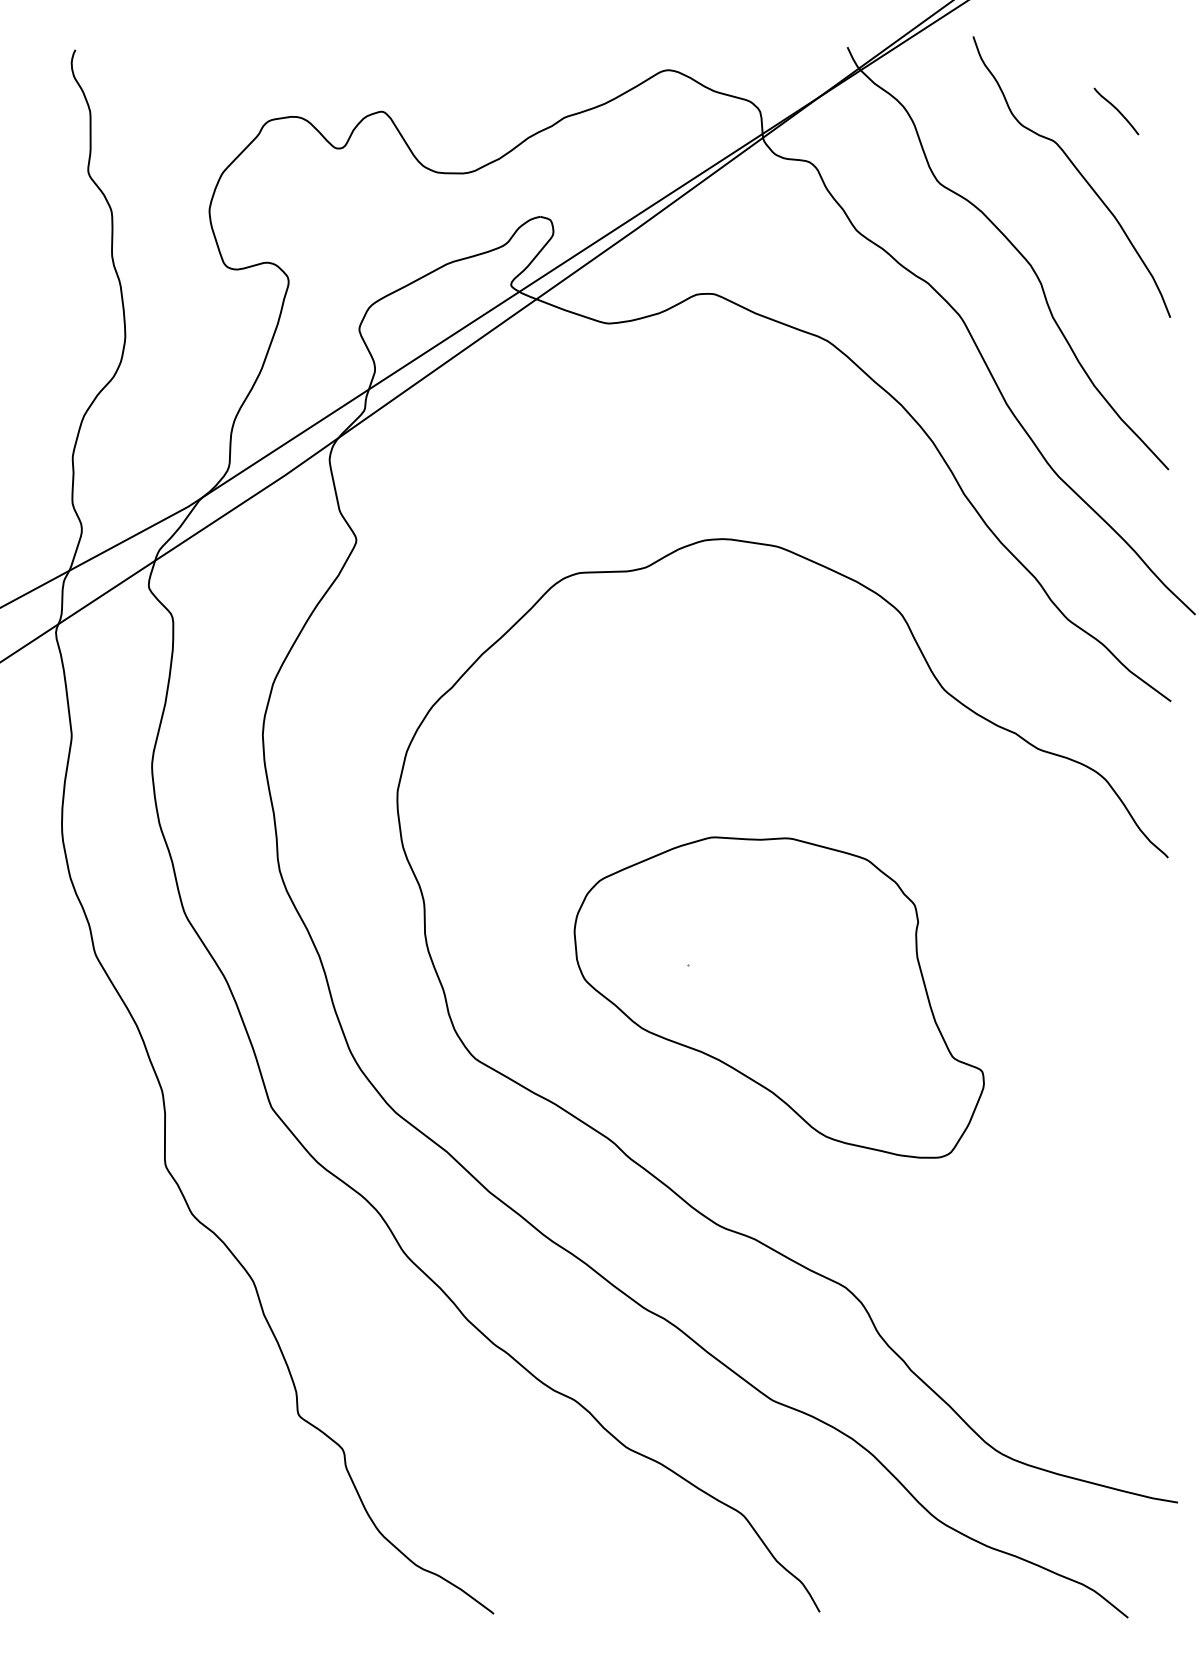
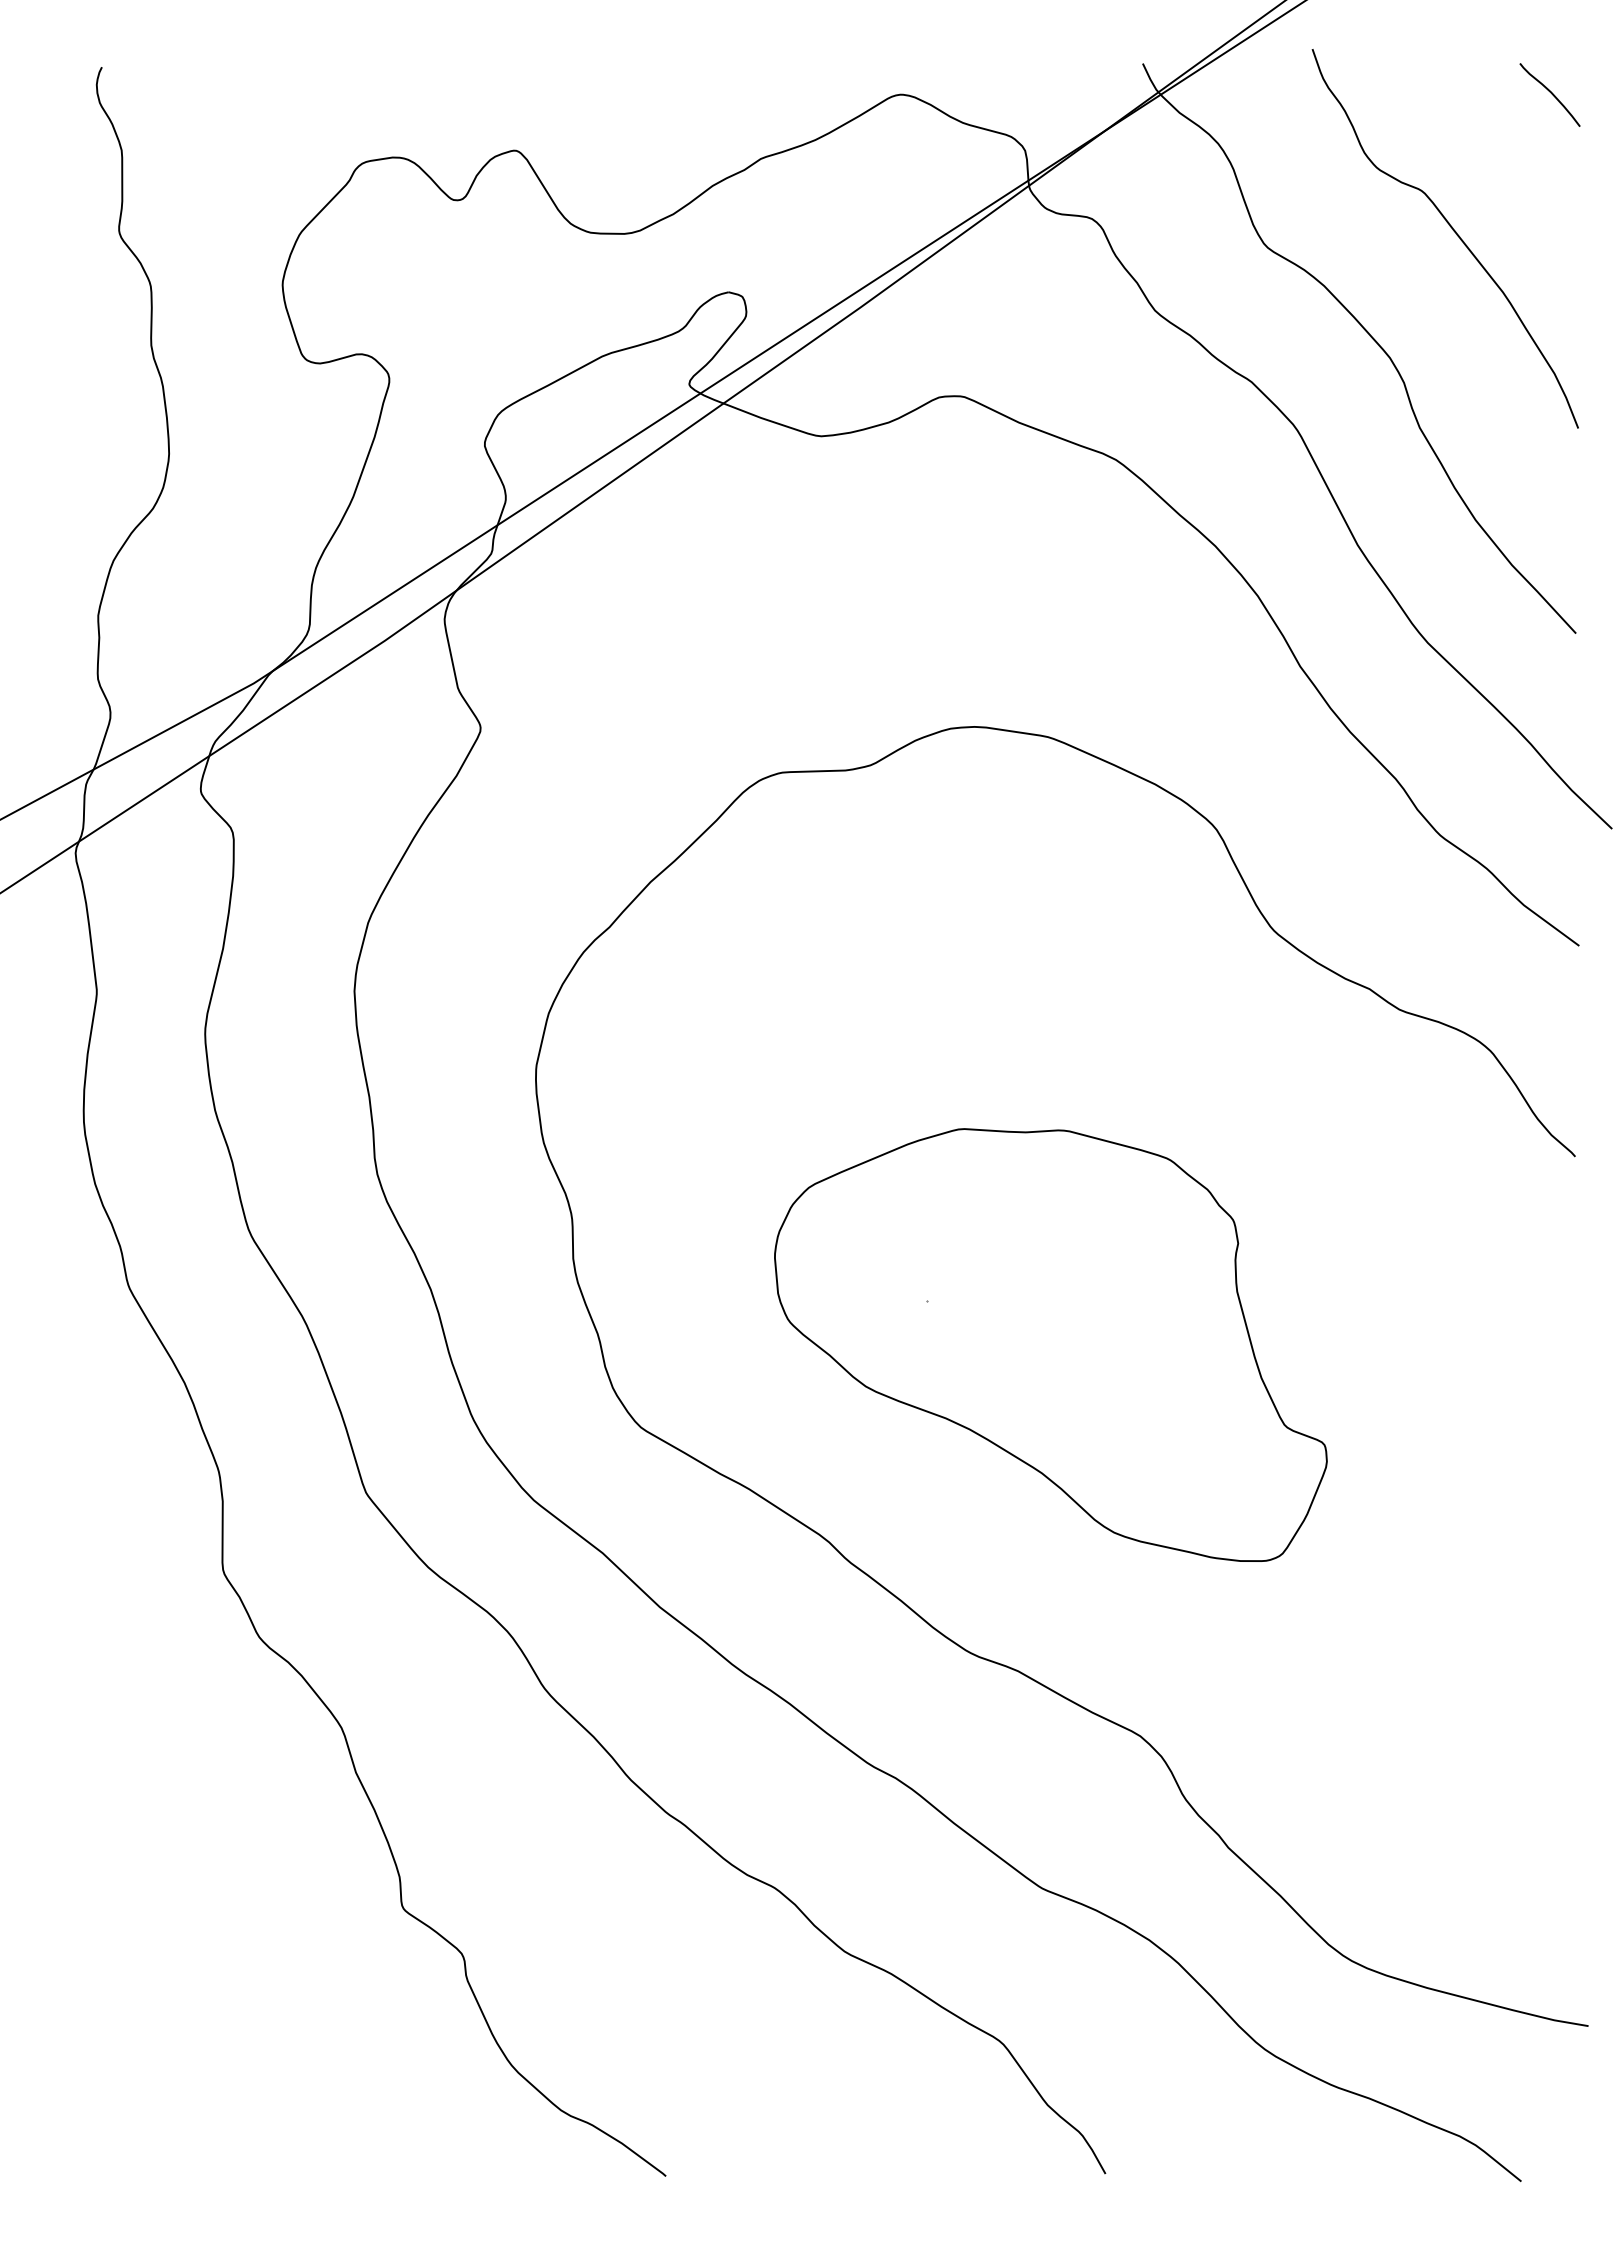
curve: (1116, 110) -> (1550, 93), moved

